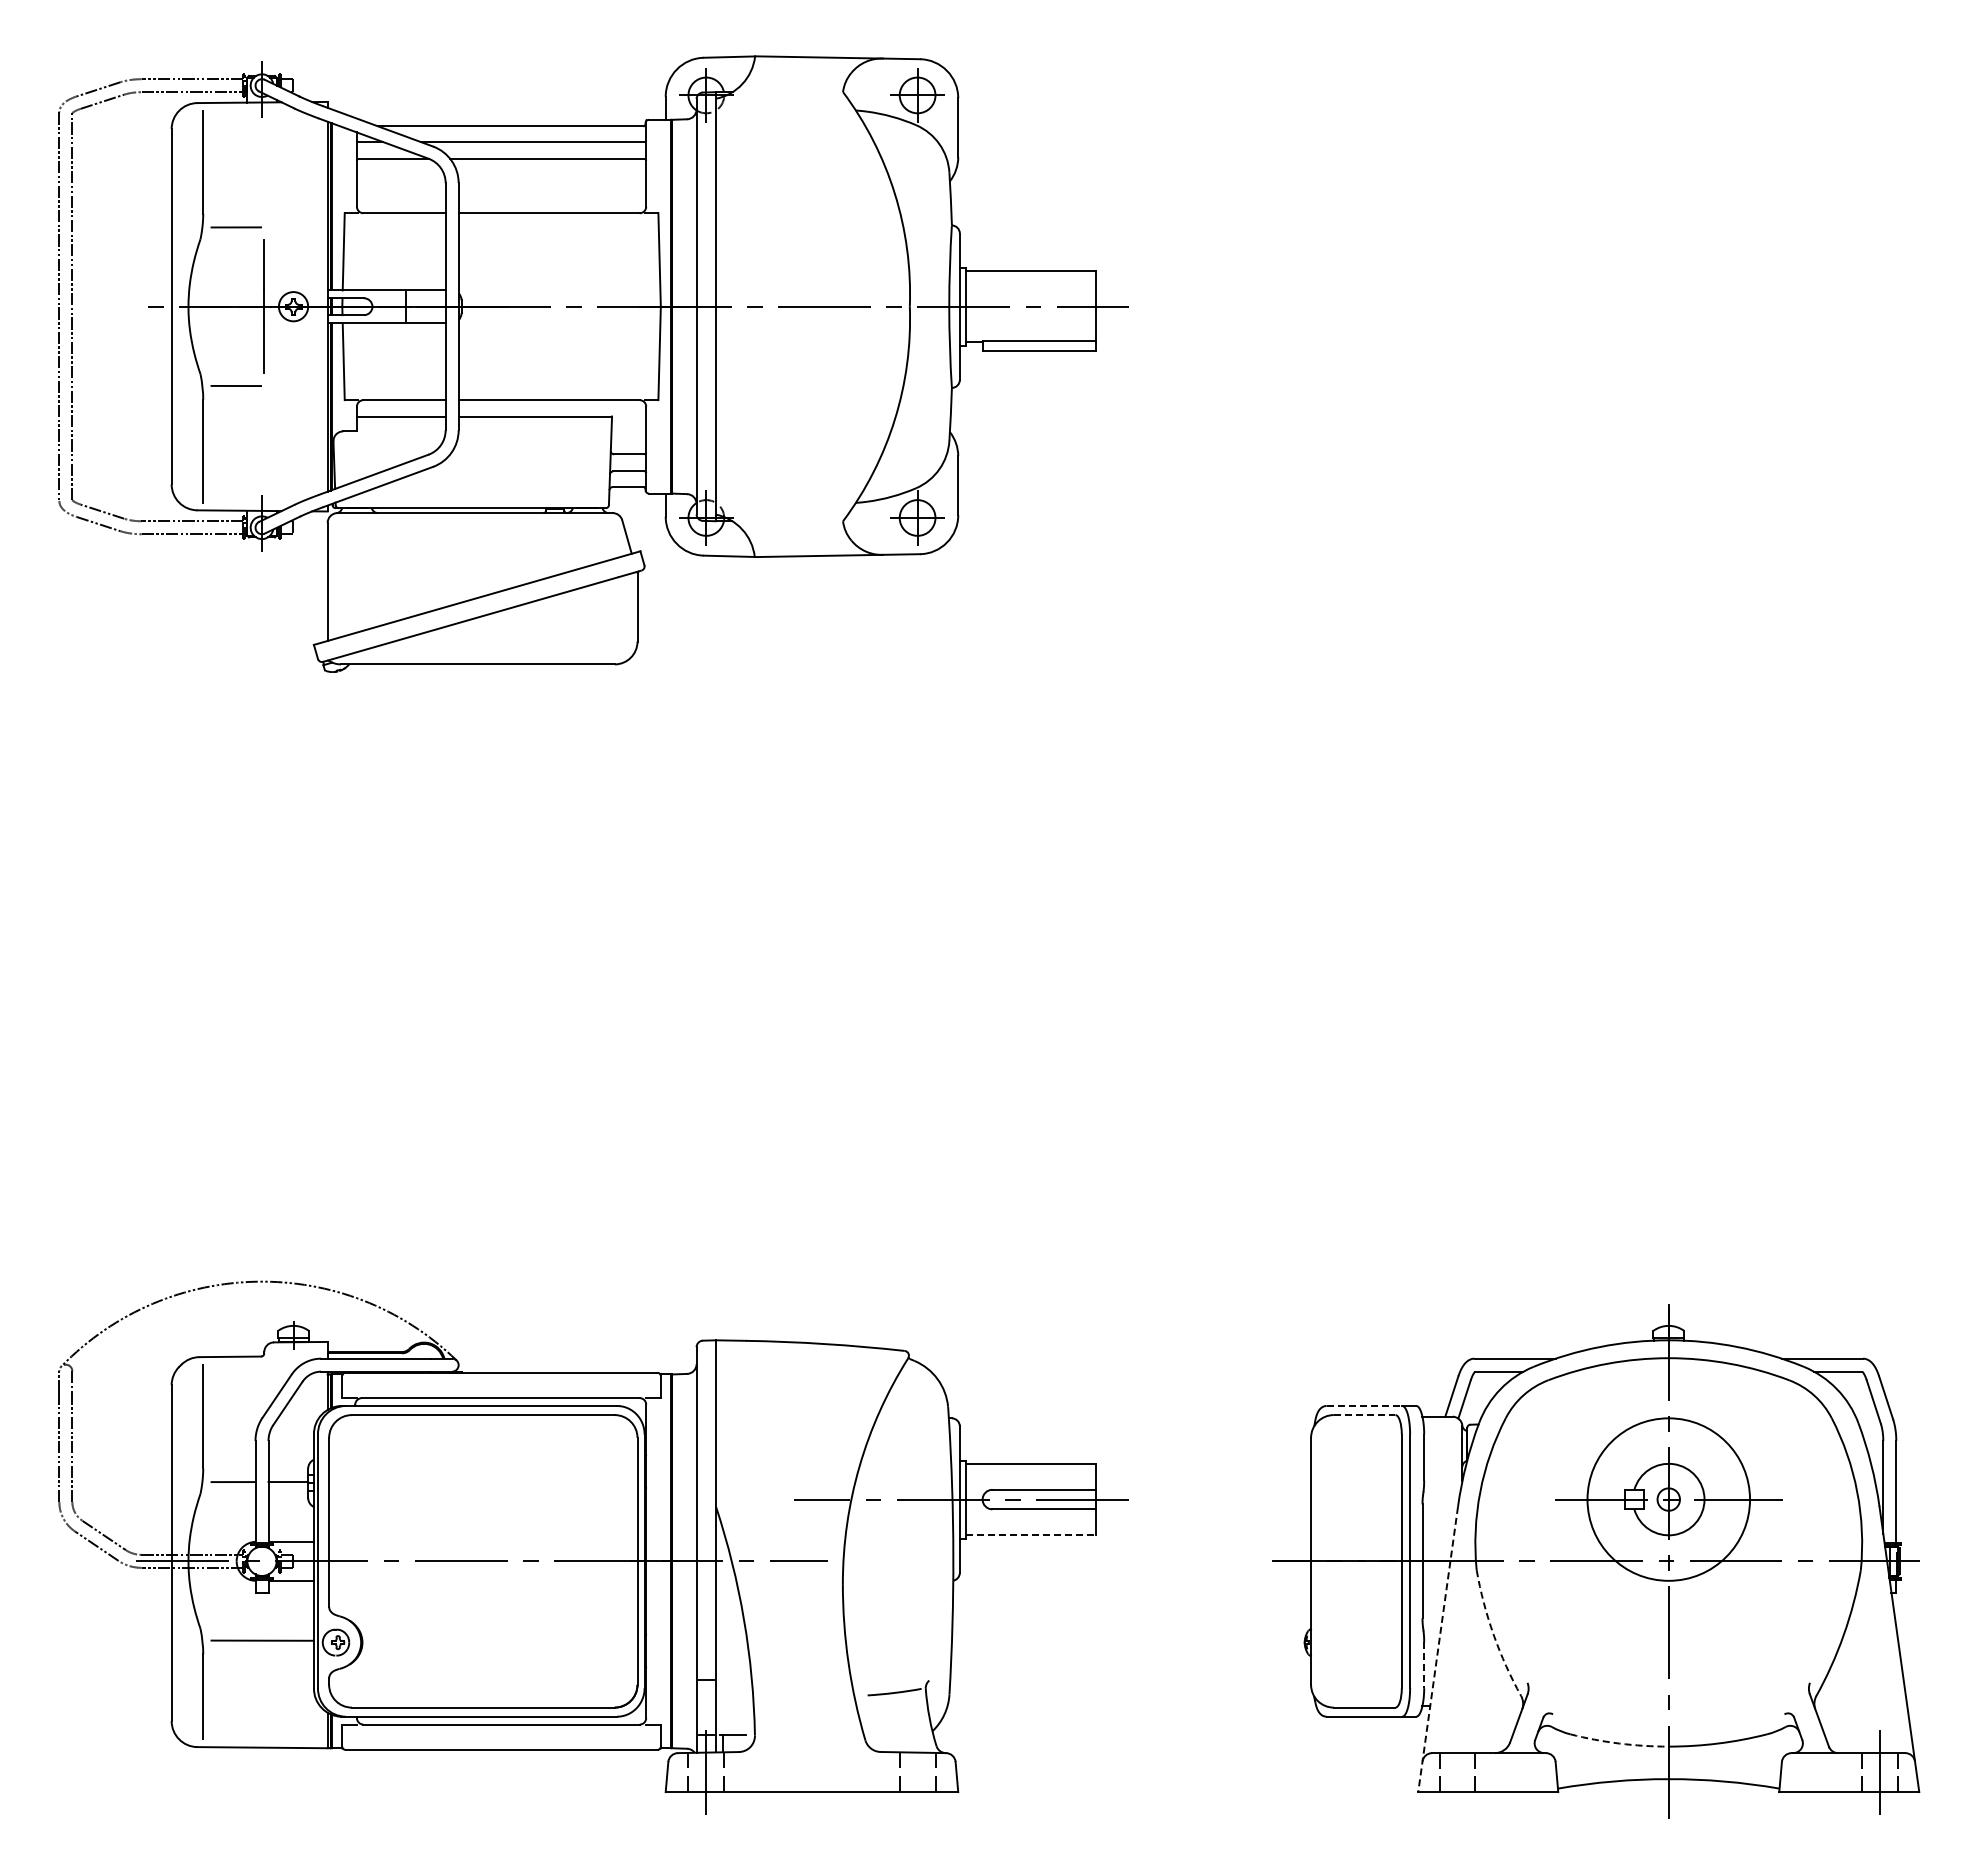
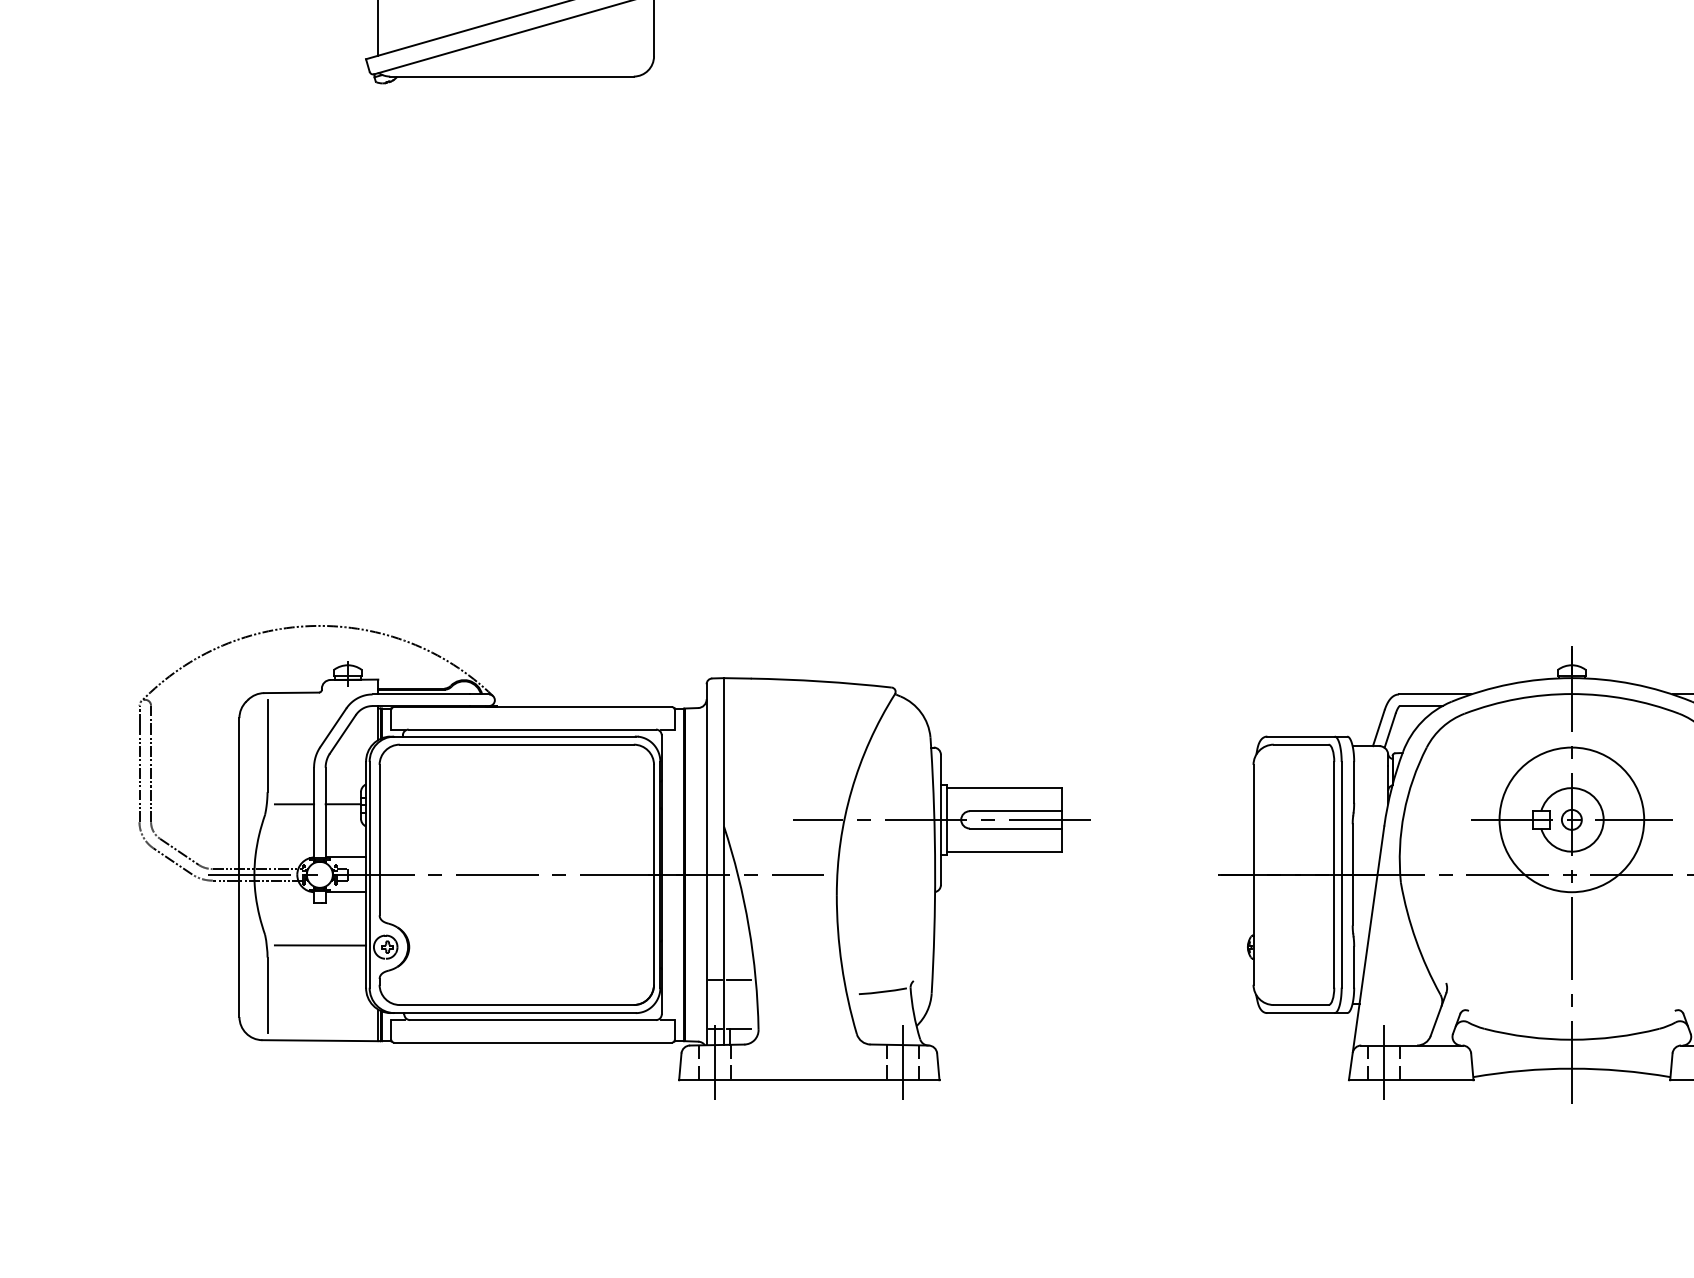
line: (1364, 1405) -> (1301, 736), dashed -> solid
line: (1364, 1415) -> (1301, 745), dashed -> solid
line: (1031, 1535) -> (1004, 851), dashed -> solid
arc: (1493, 1634) -> (1415, 939), dashed -> solid
line: (1438, 1649) -> (1366, 953), dashed -> solid
line: (1424, 1665) -> (1354, 967), dashed -> solid
line: (732, 1679) -> (738, 980), added
arc: (1619, 1743) -> (1528, 1036), dashed -> solid
line: (917, 1771) -> (903, 1061), added
line: (1457, 1772) -> (1383, 1062), added

